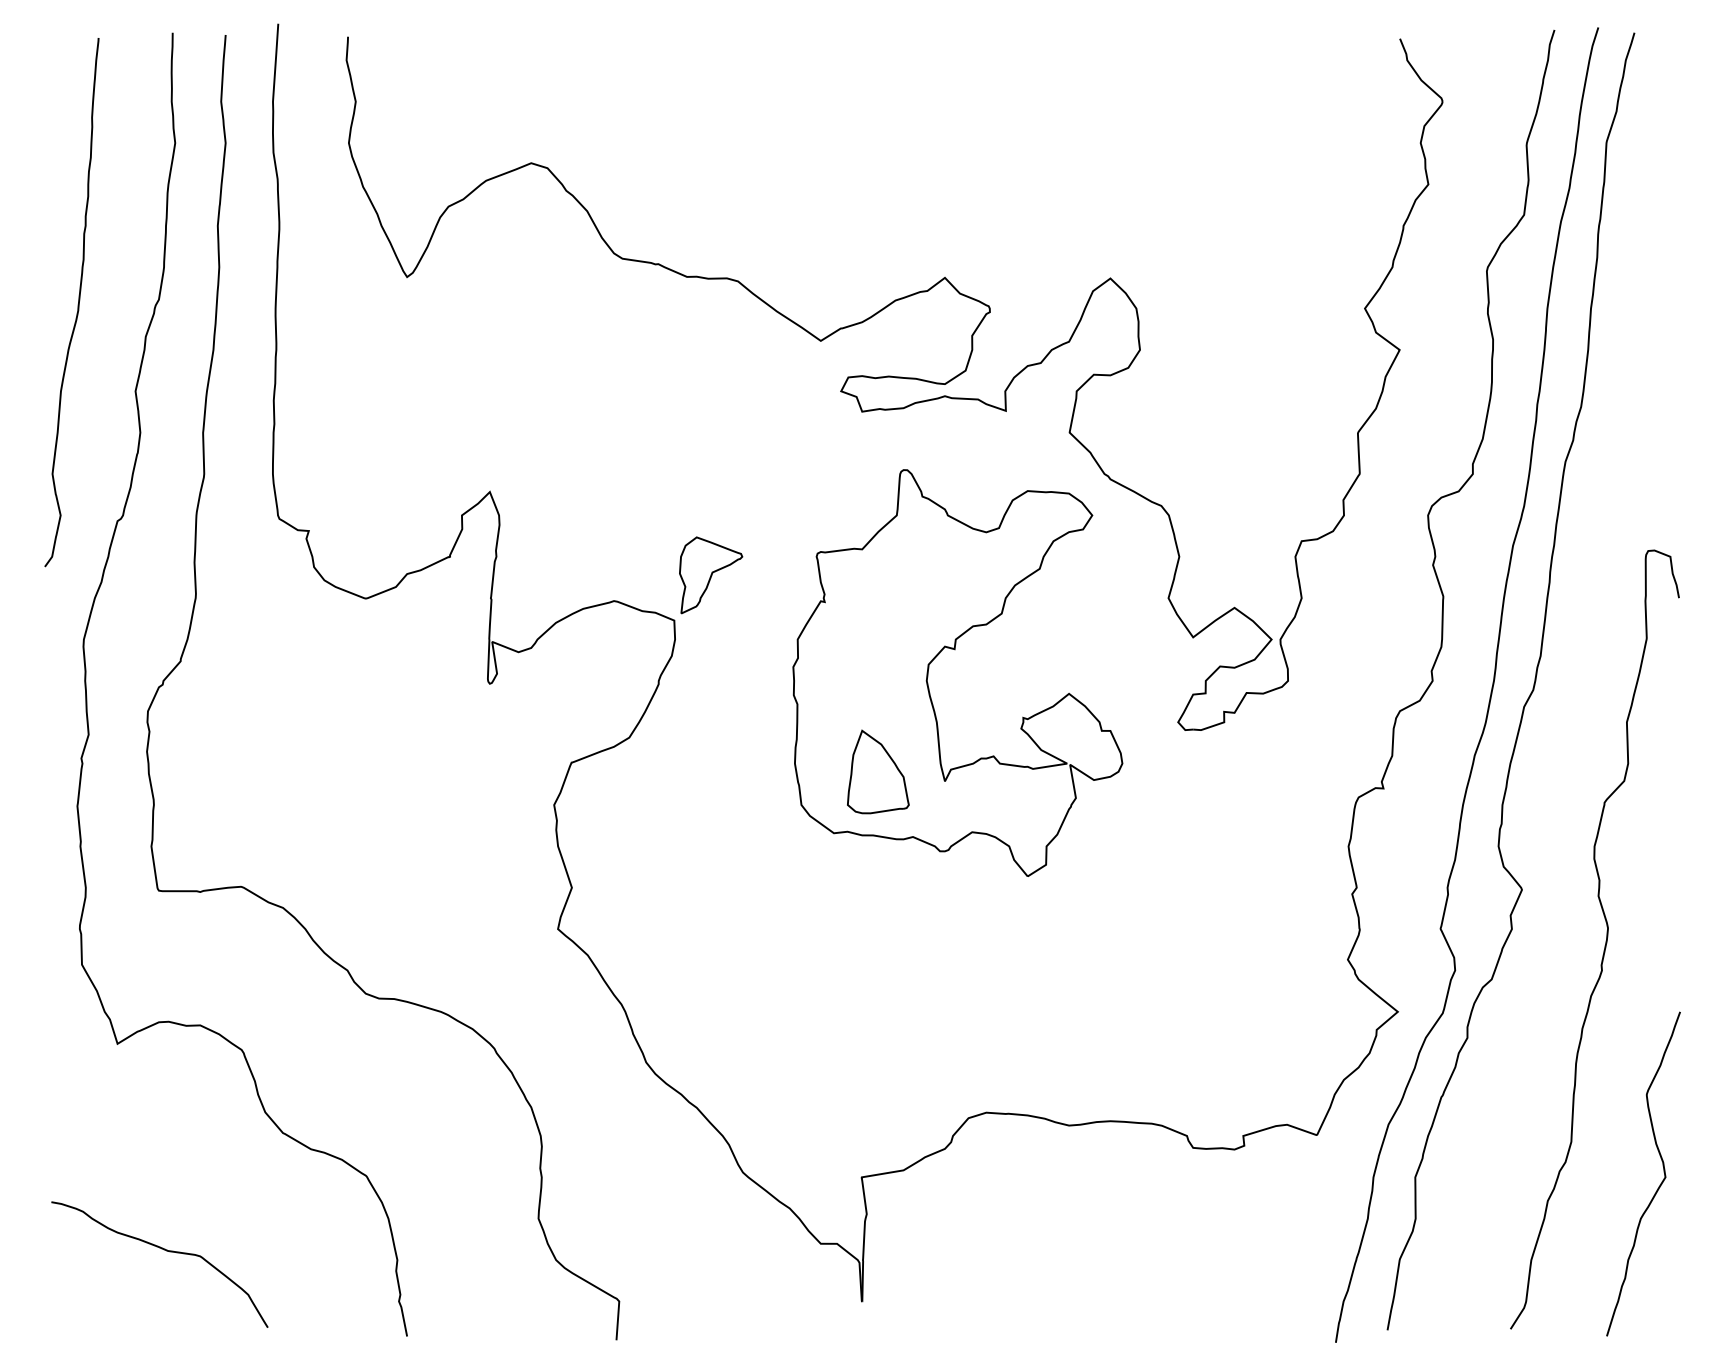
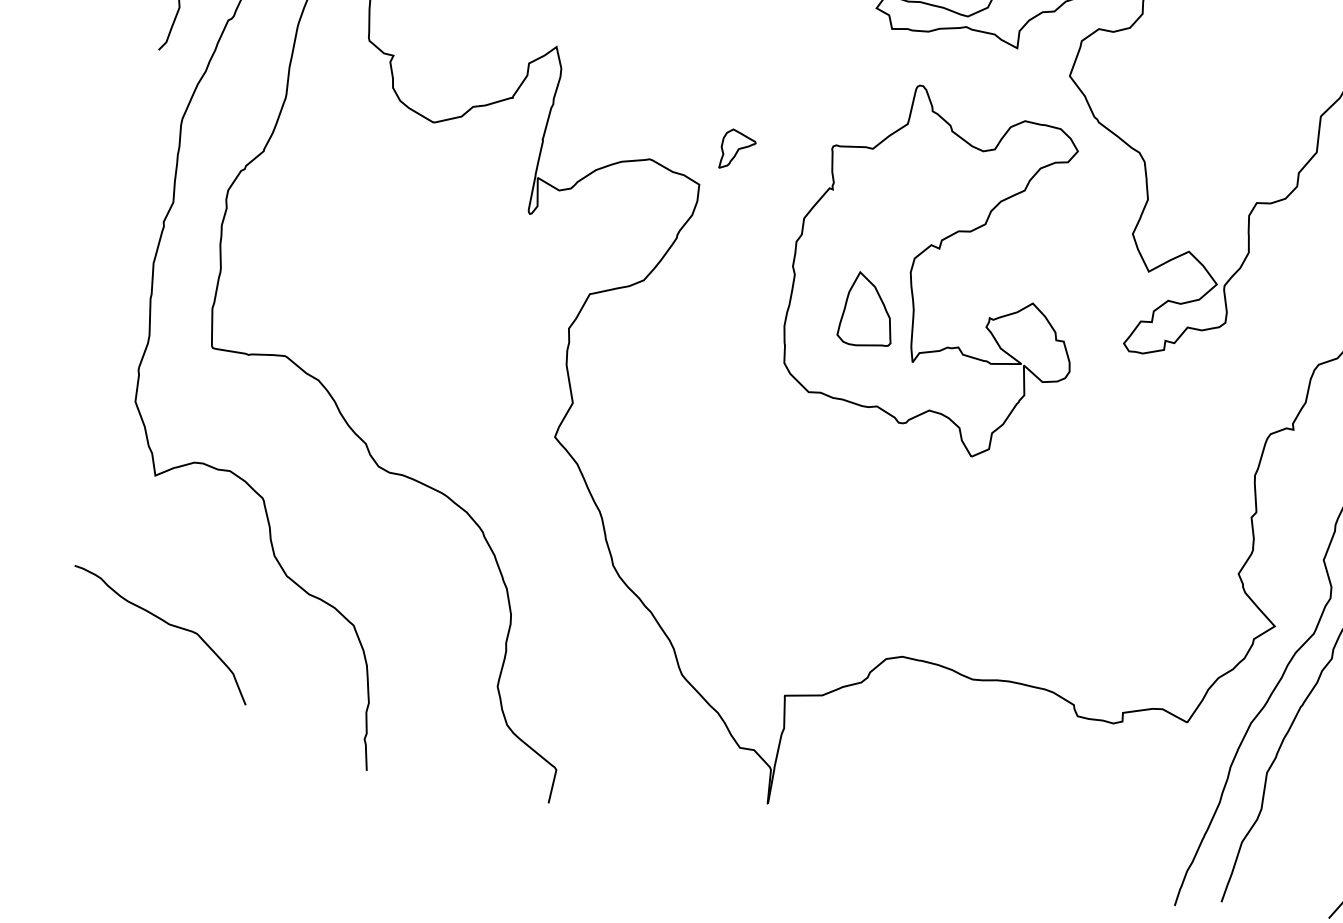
part: (711, 575) -> (737, 150), size x0.6
part: (878, 771) -> (868, 309), moved
curve: (166, 1251) -> (168, 624), moved

